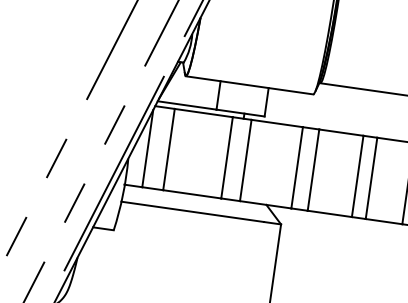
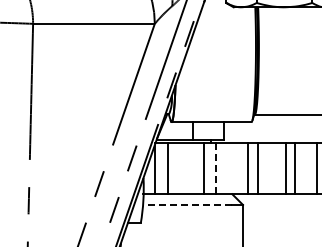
line: (245, 159) -> (215, 168), solid -> dashed
line: (192, 211) -> (187, 204), solid -> dashed

